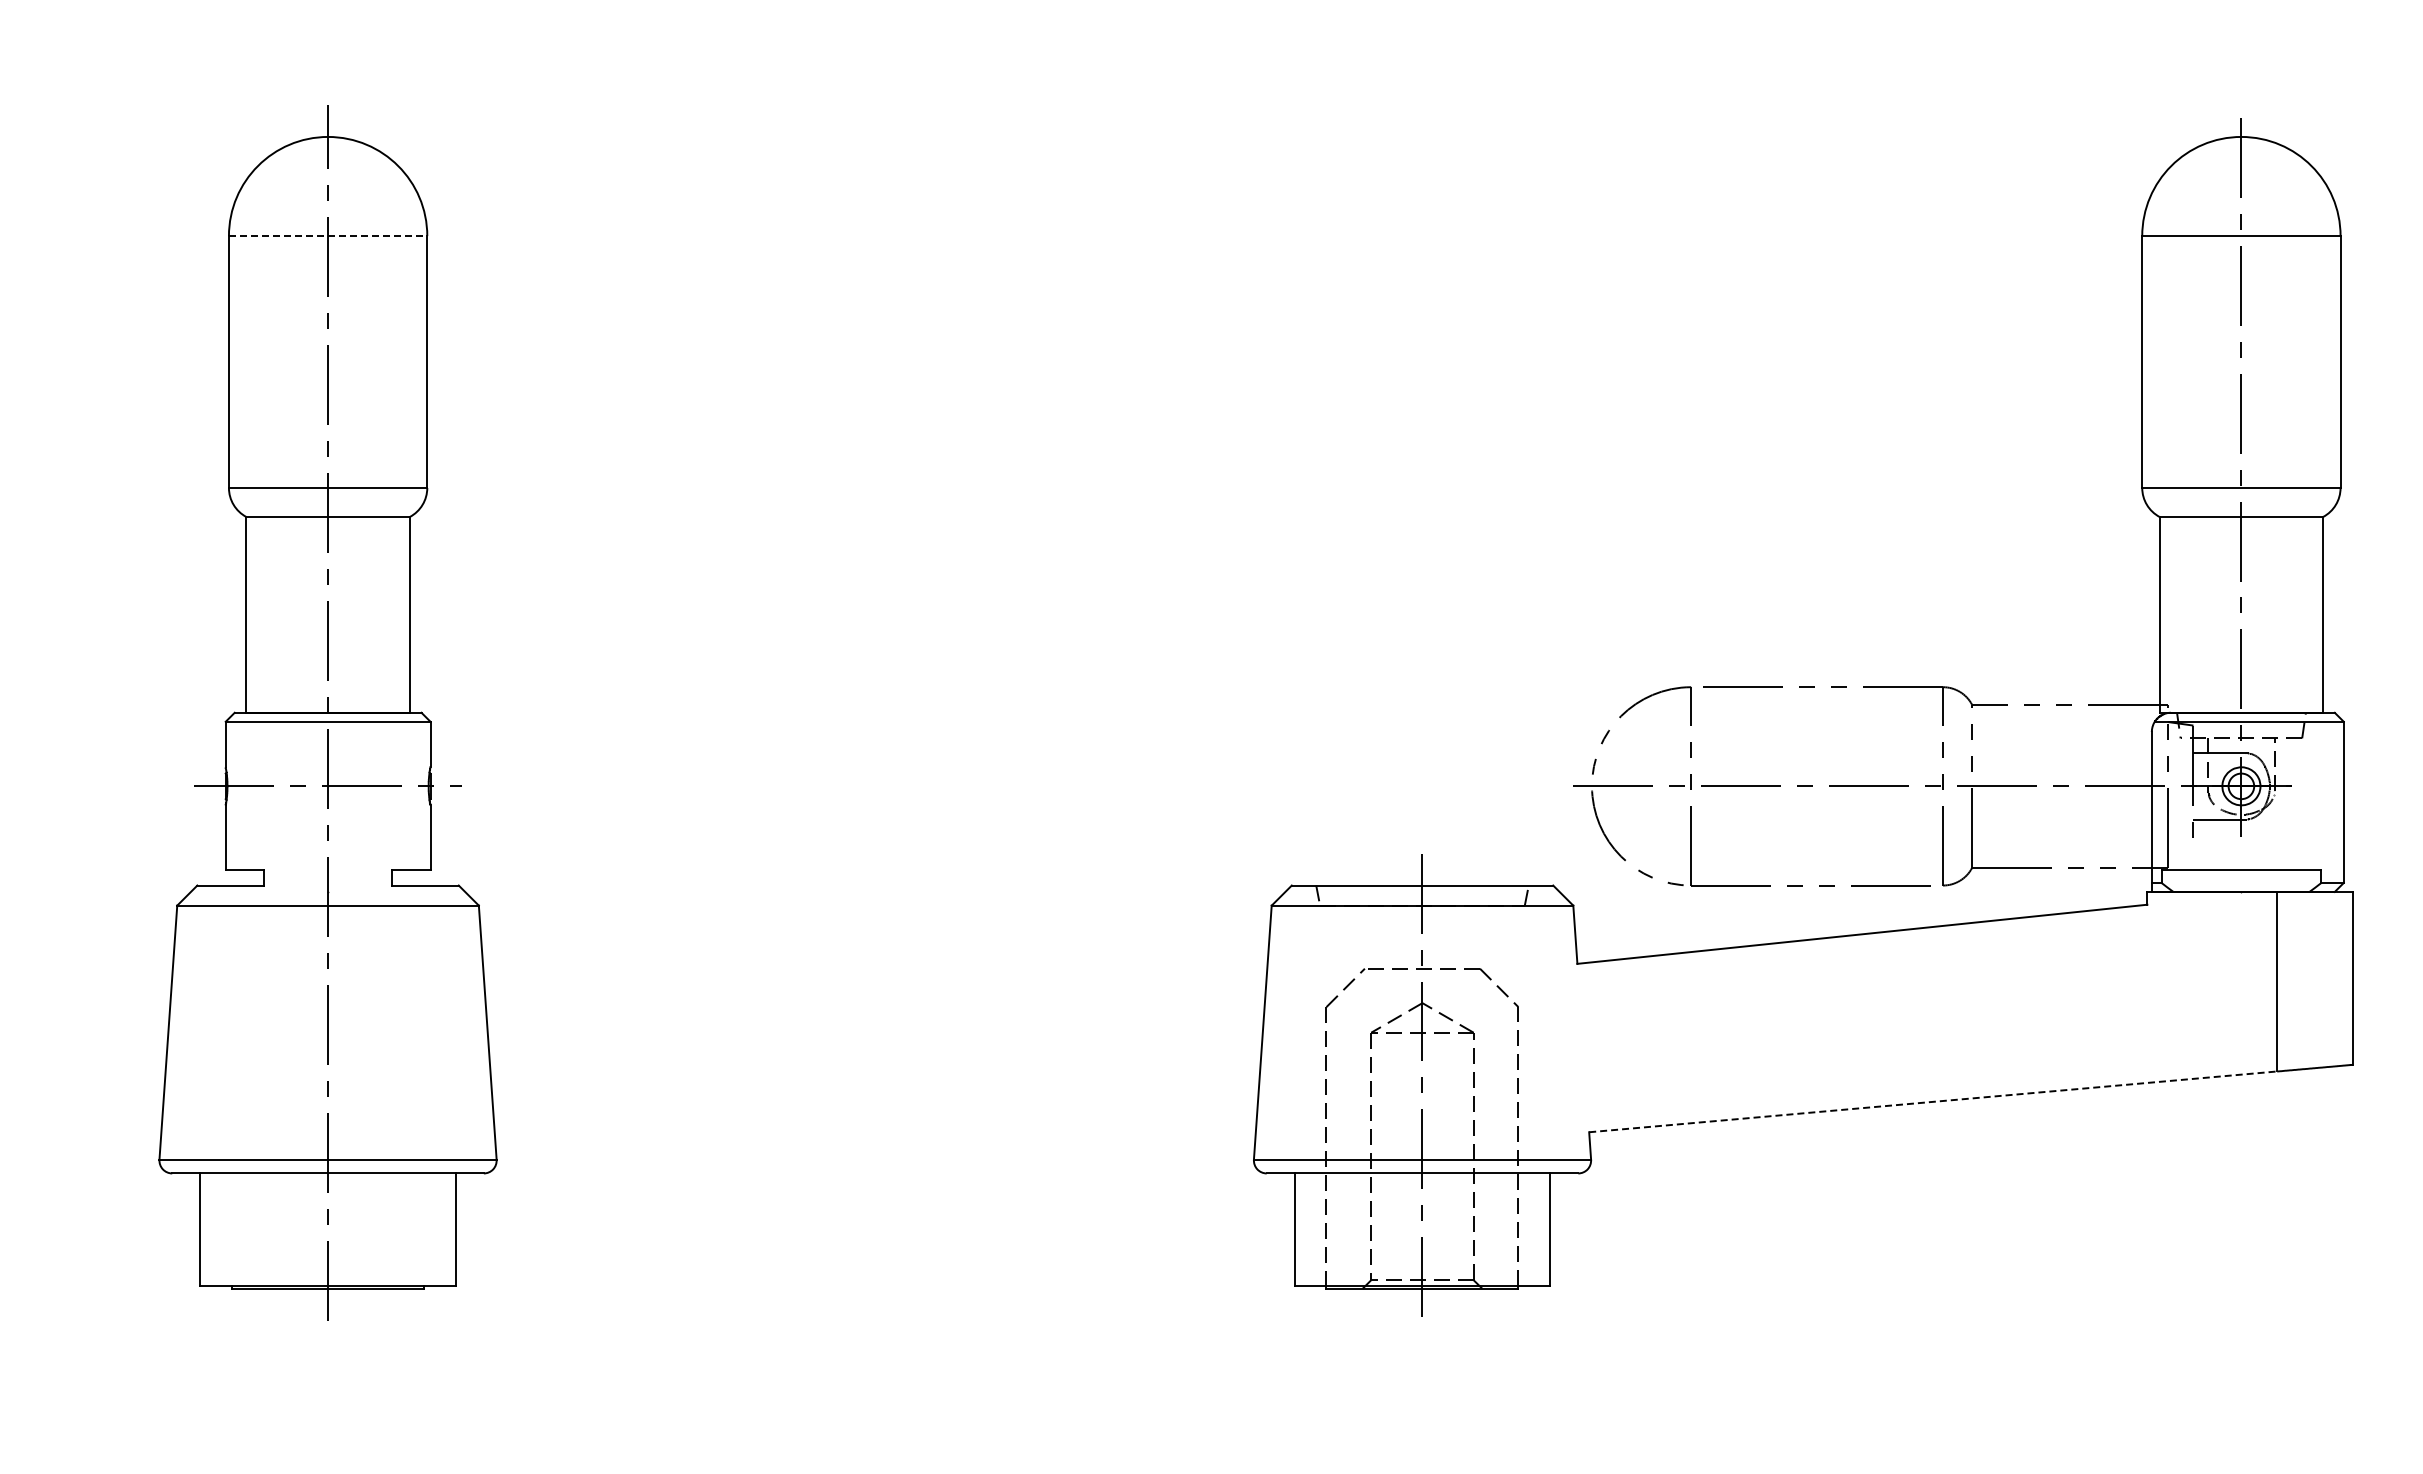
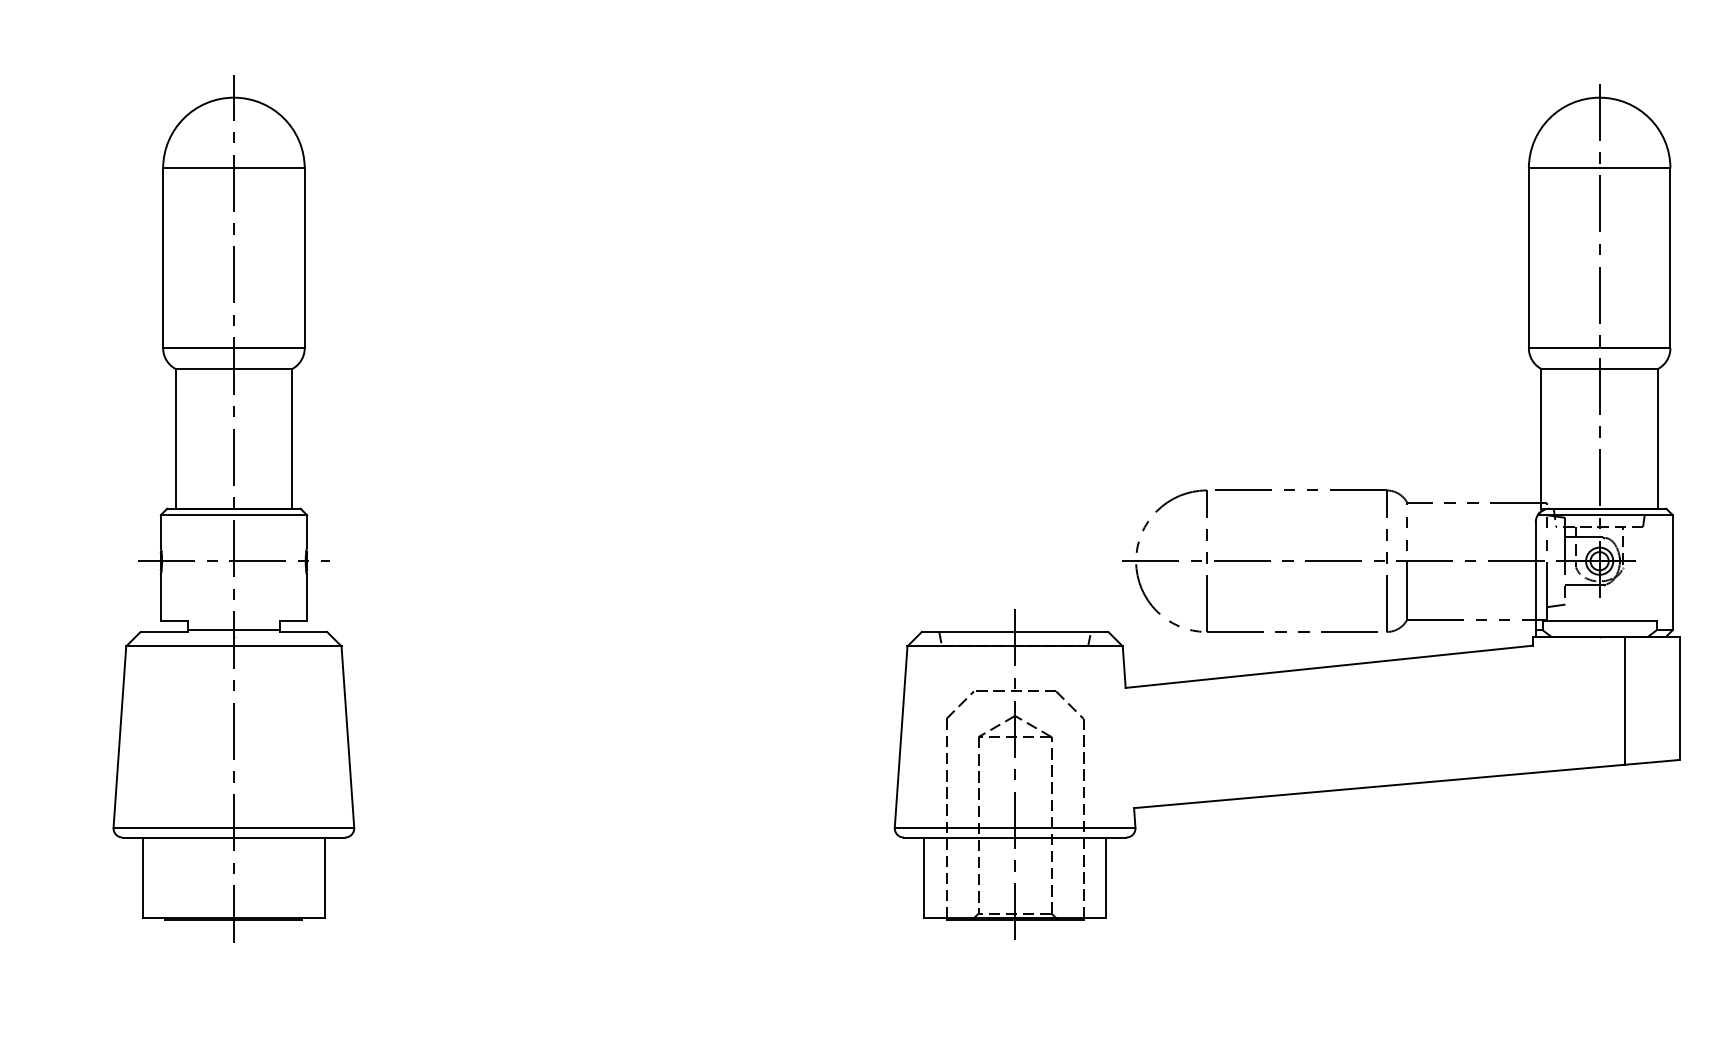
line: (328, 236) -> (234, 168), dashed -> solid
line: (2180, 848) -> (1556, 605), added
line: (328, 882) -> (234, 629), added
line: (1933, 1101) -> (1379, 786), dashed -> solid

